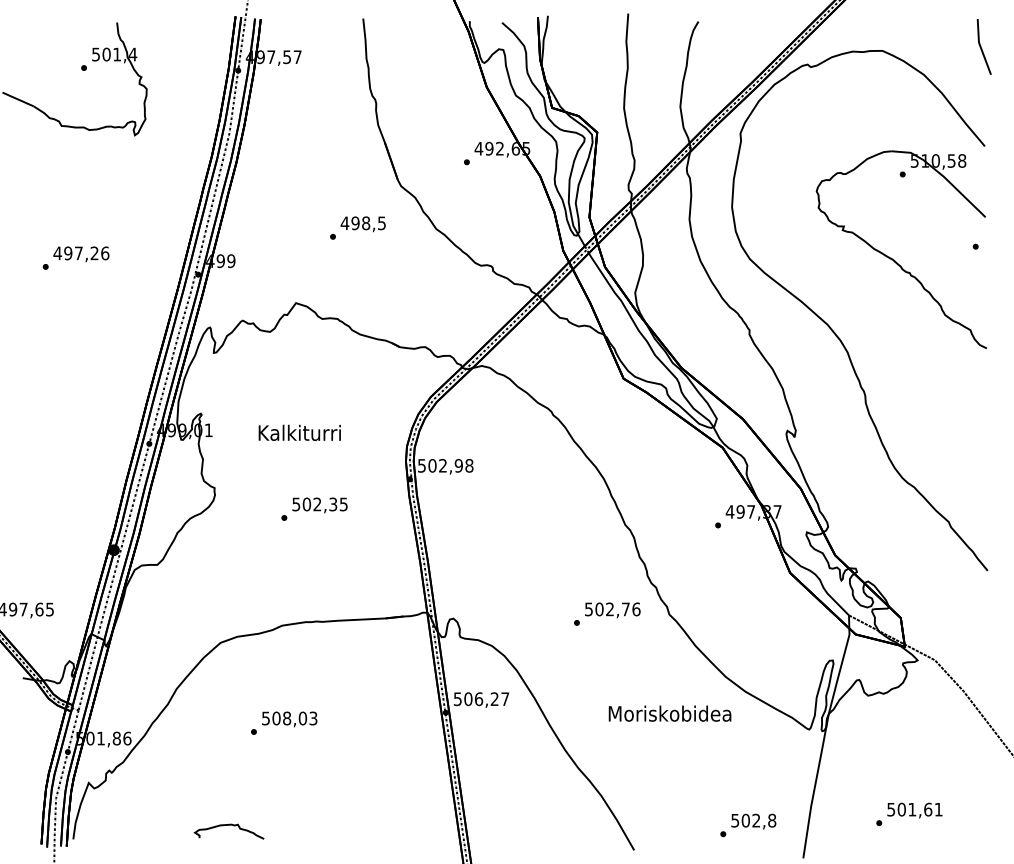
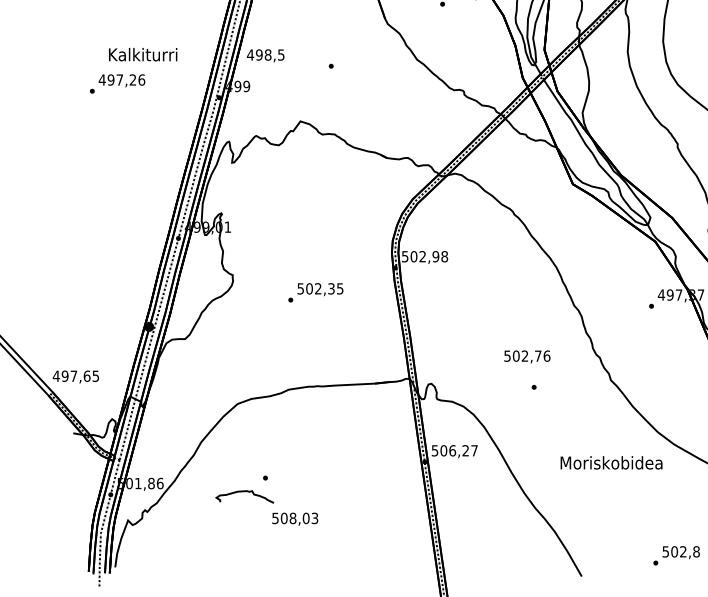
text: (362, 224) -> (265, 55), moved
text: (299, 432) -> (142, 54), moved
text: (612, 610) -> (527, 357), moved
text: (289, 719) -> (295, 519), moved
curve: (228, 825) -> (244, 491), moved

